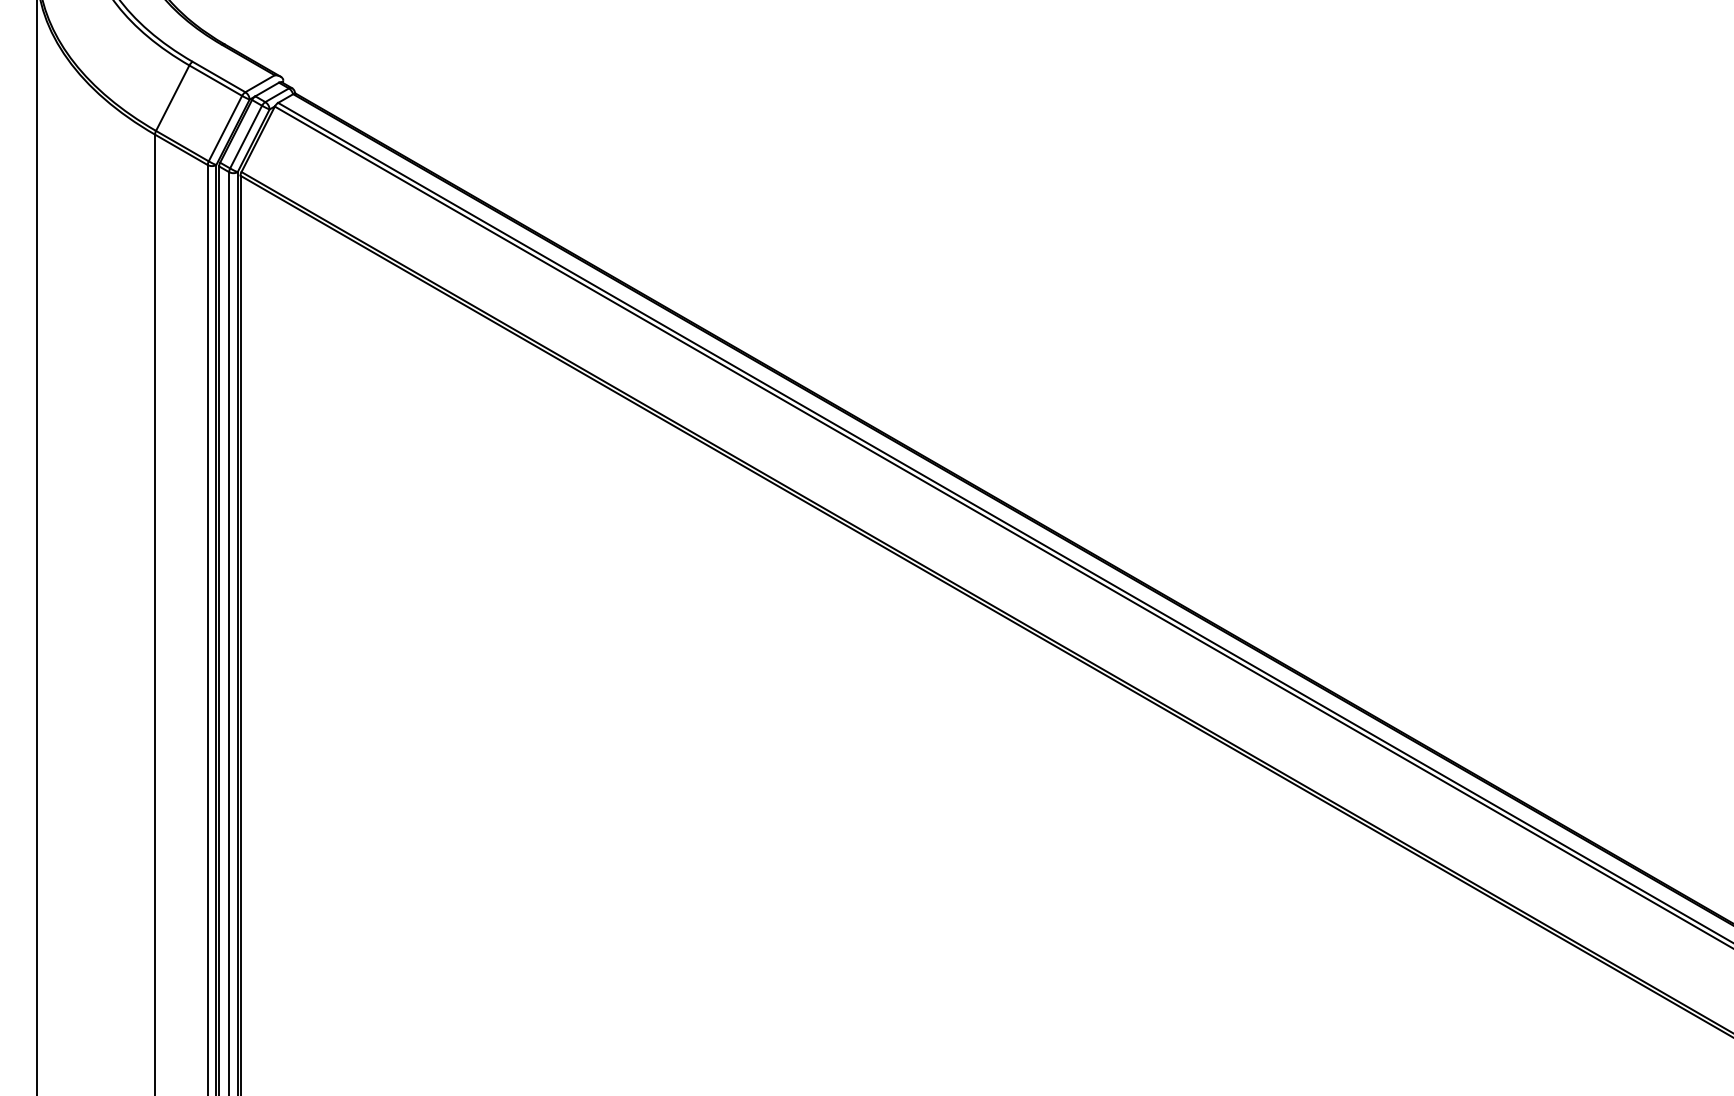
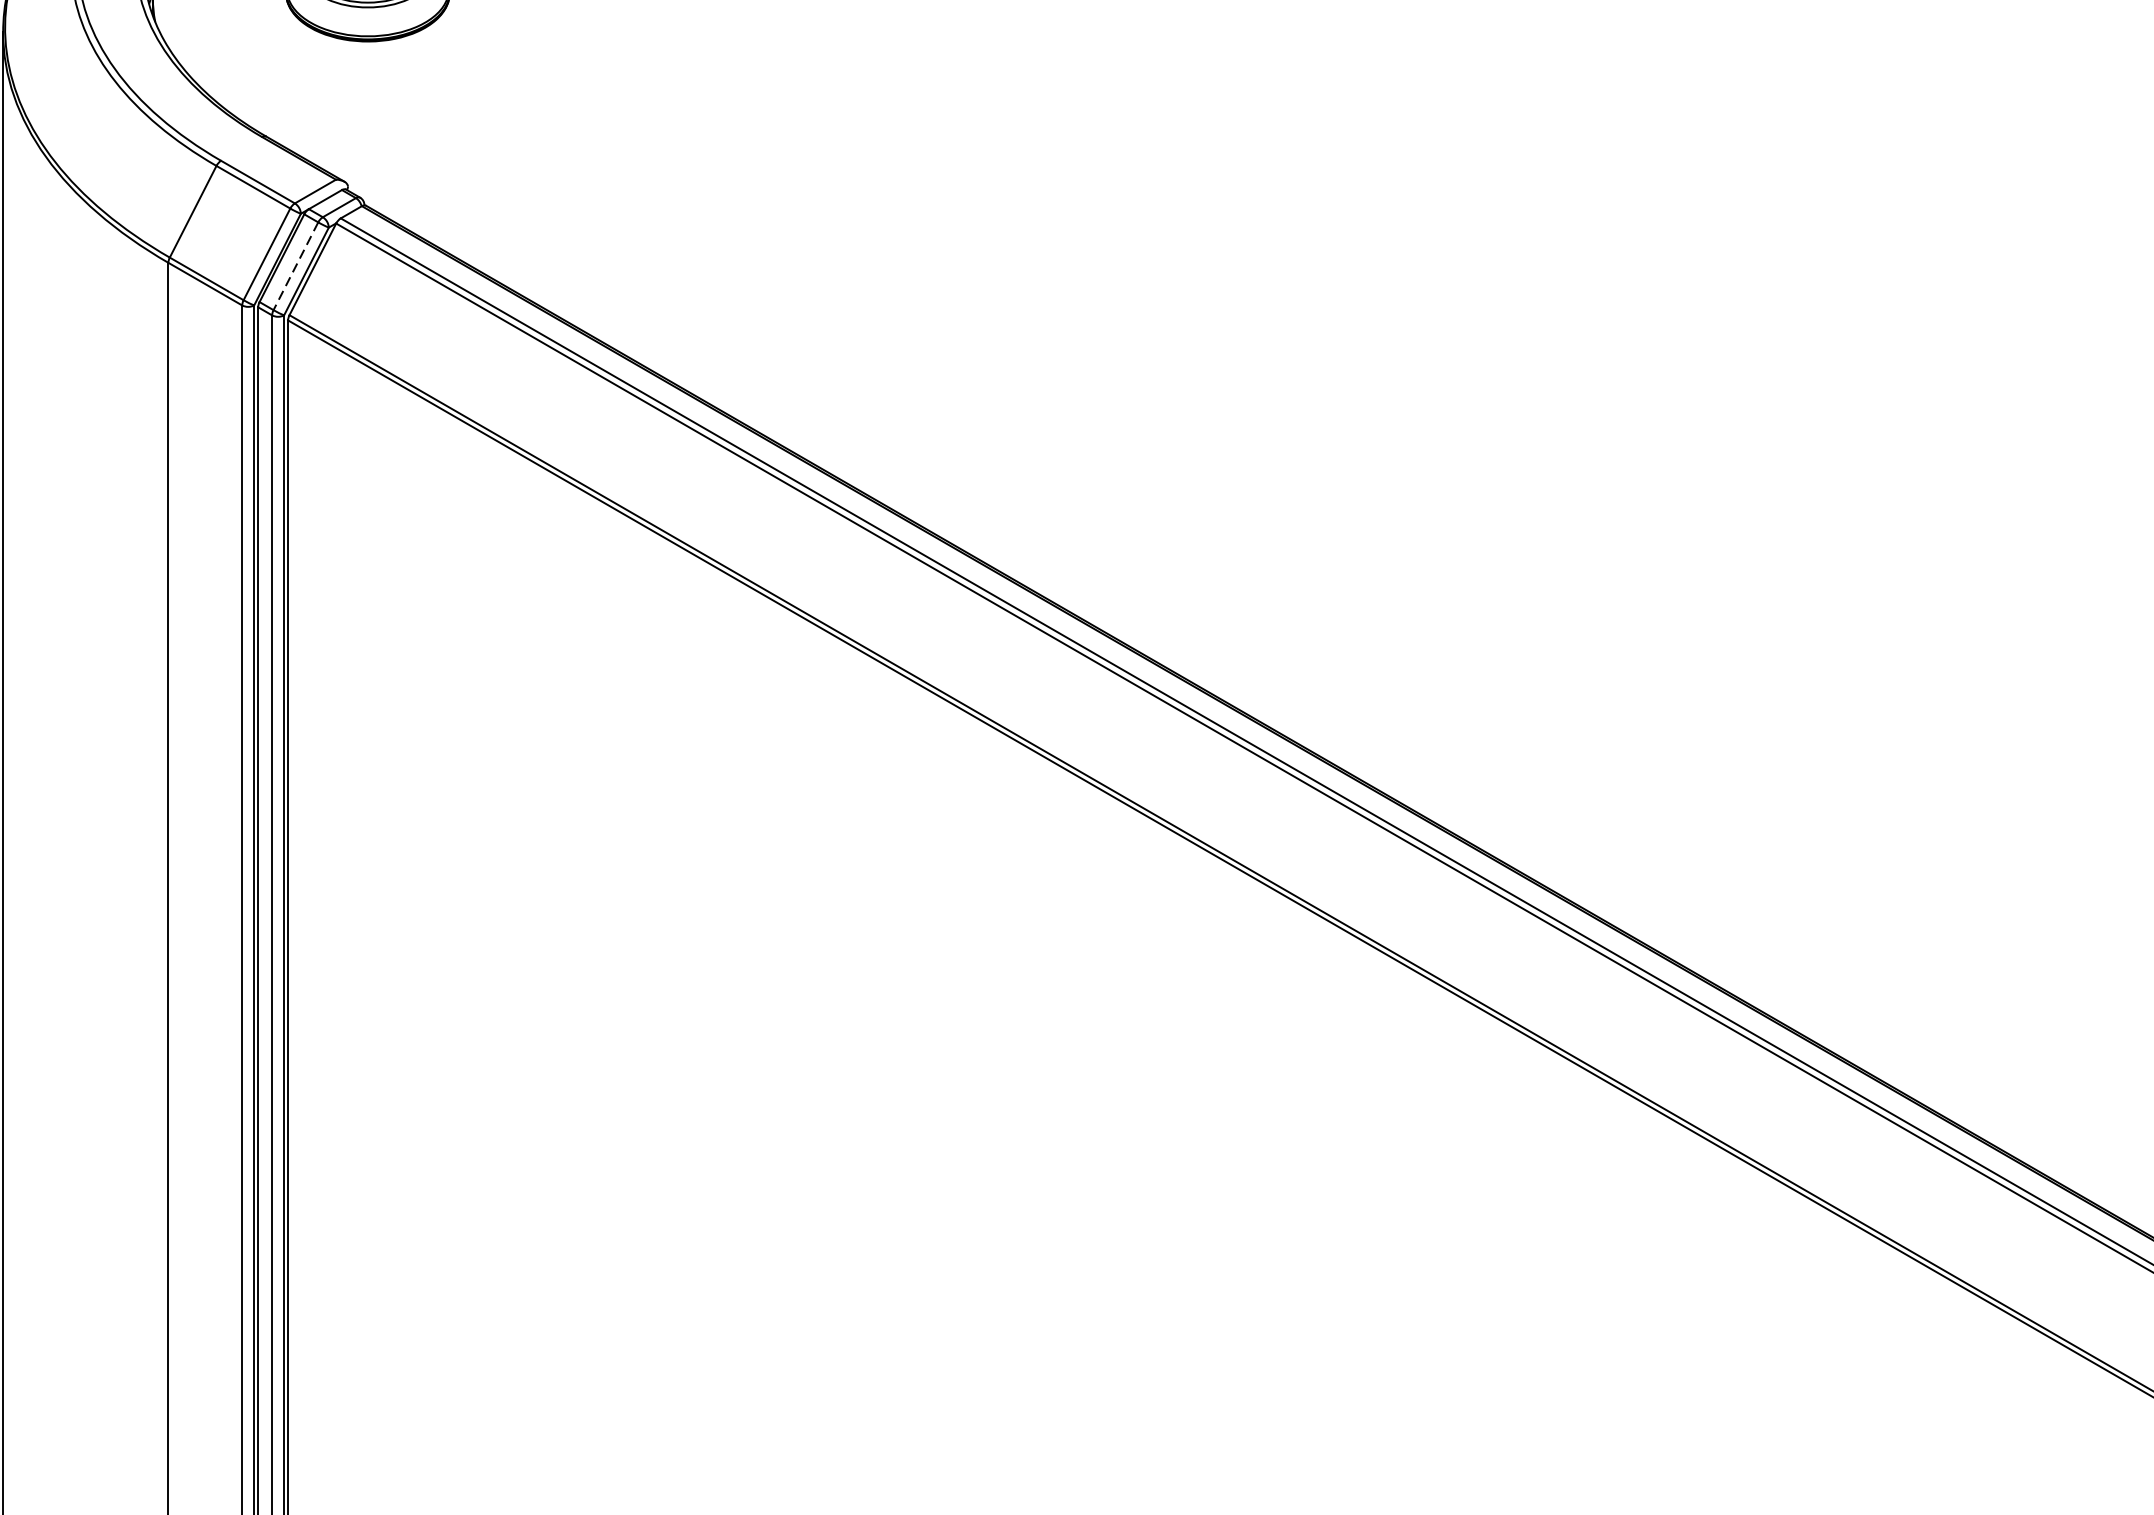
line: (245, 137) -> (295, 266), solid -> dashed

